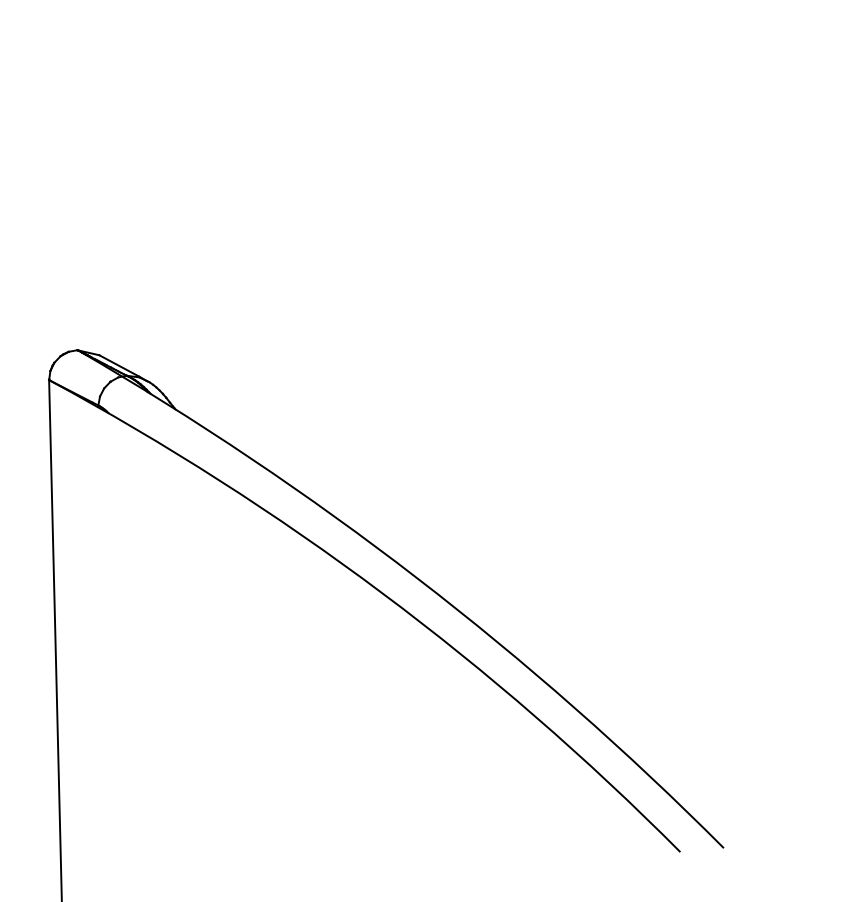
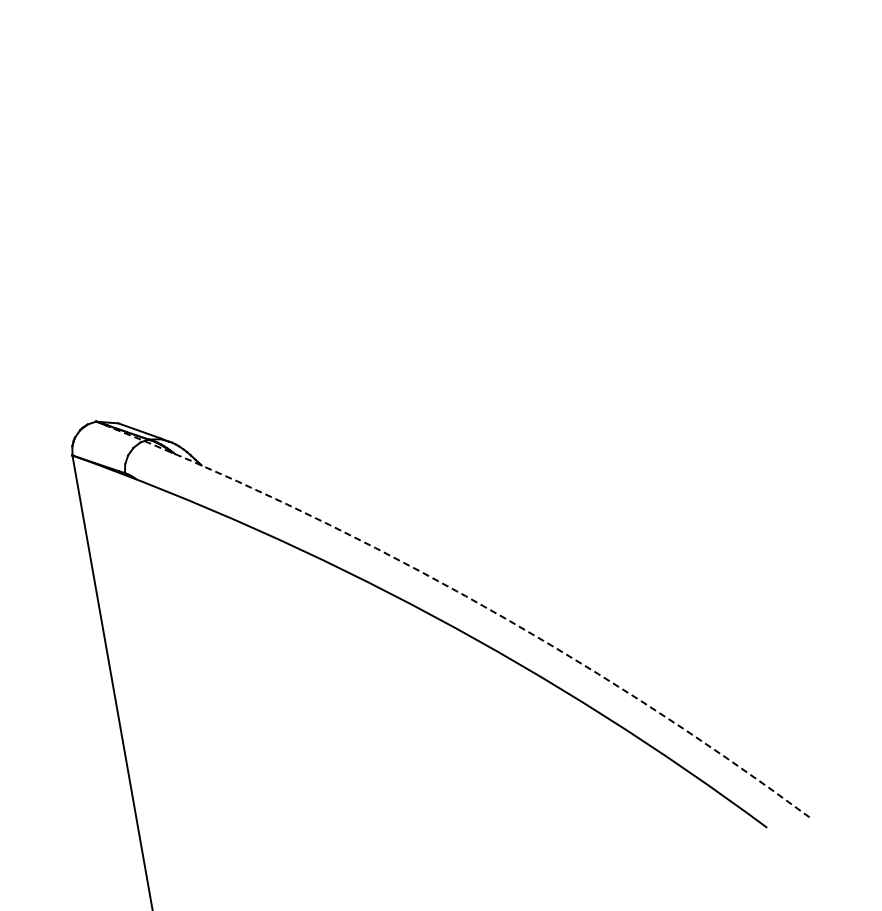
arc: (416, 578) -> (465, 596), solid -> dashed

